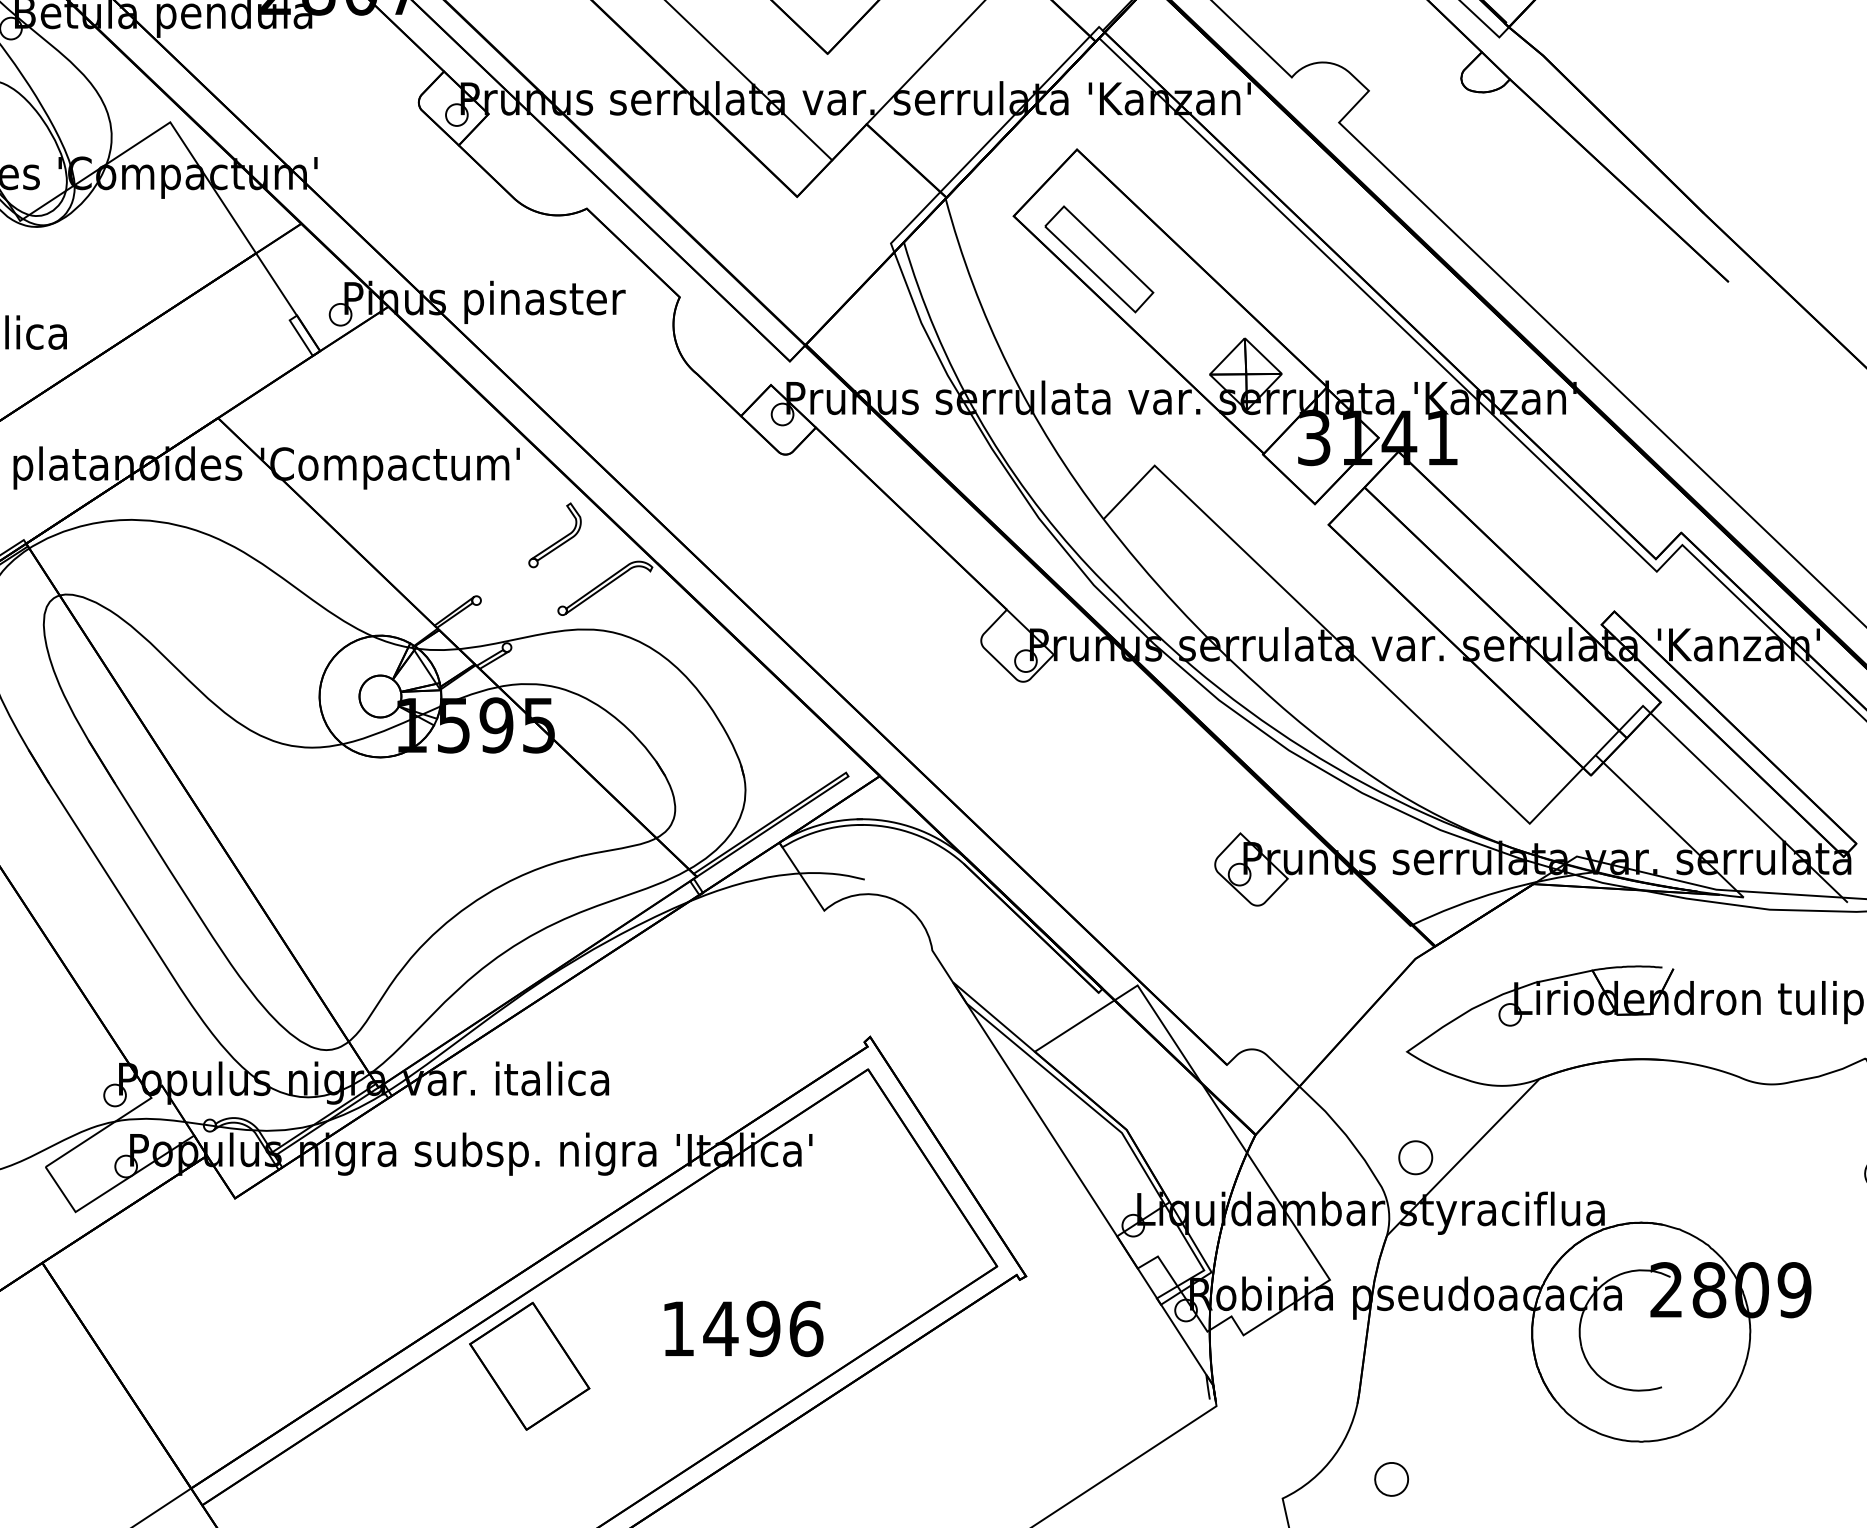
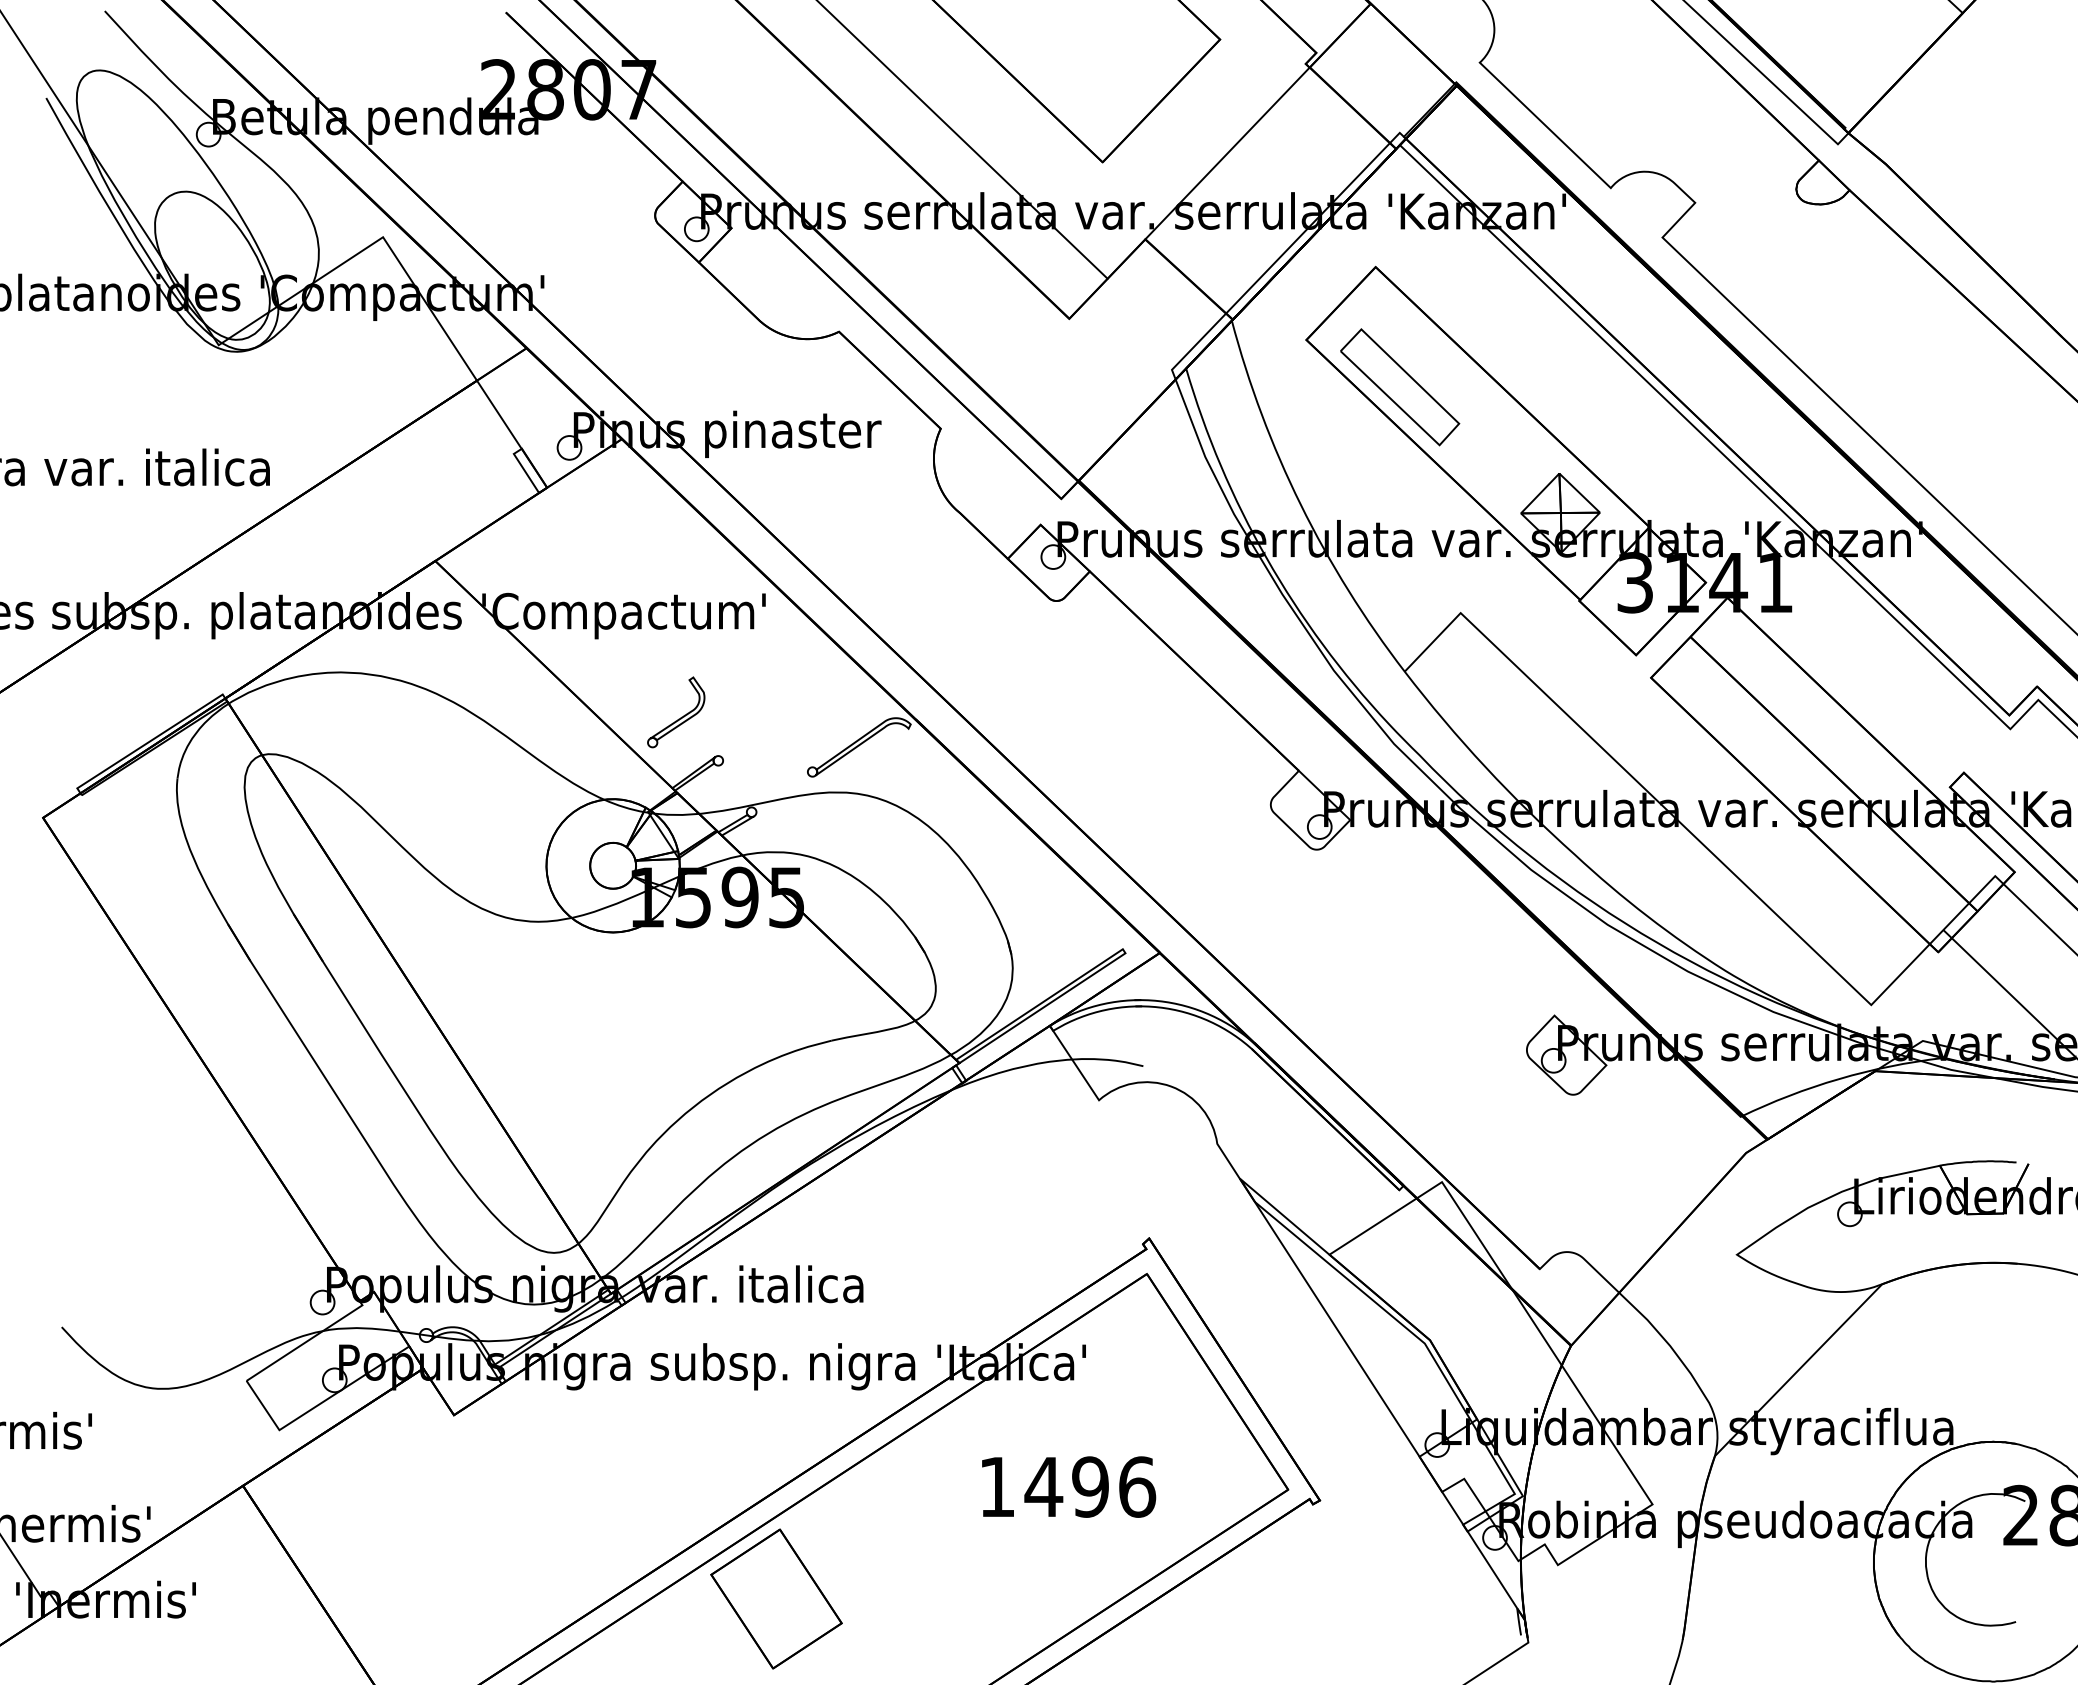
part: (557, 540) -> (678, 718), moved
part: (1415, 1157) -> (1746, 1370), removed
text: (744, 1328) -> (1069, 1486), moved

